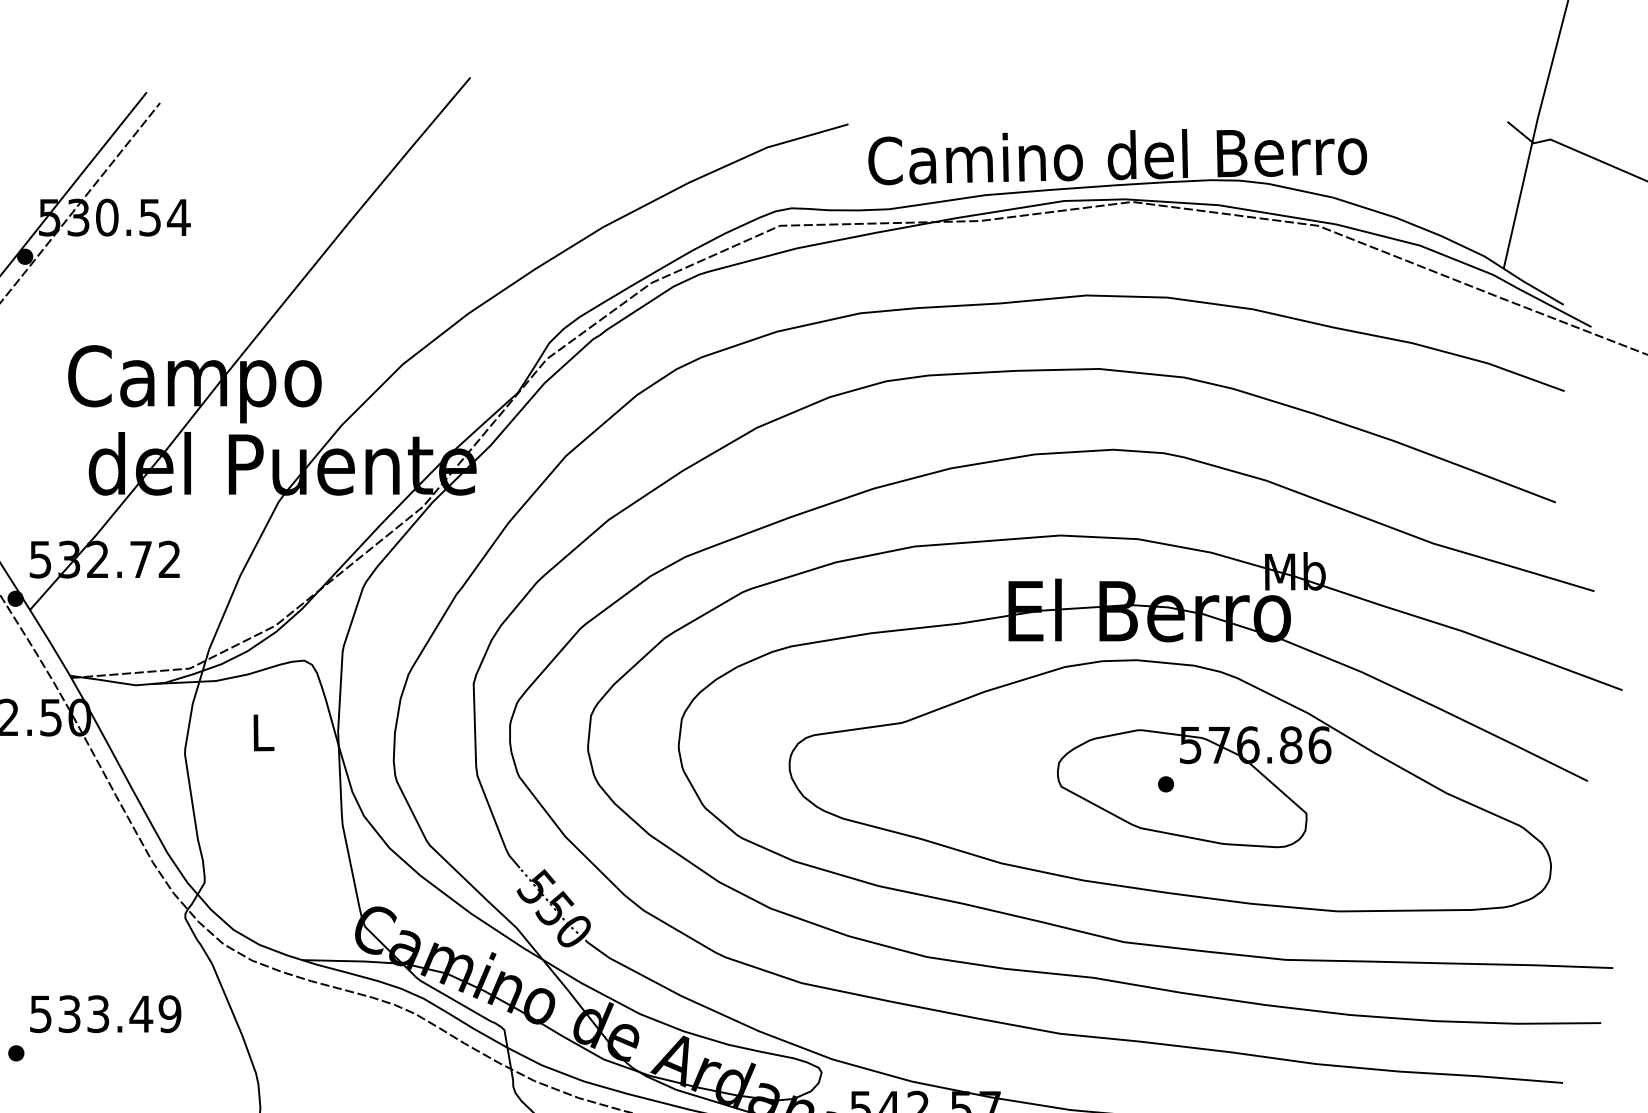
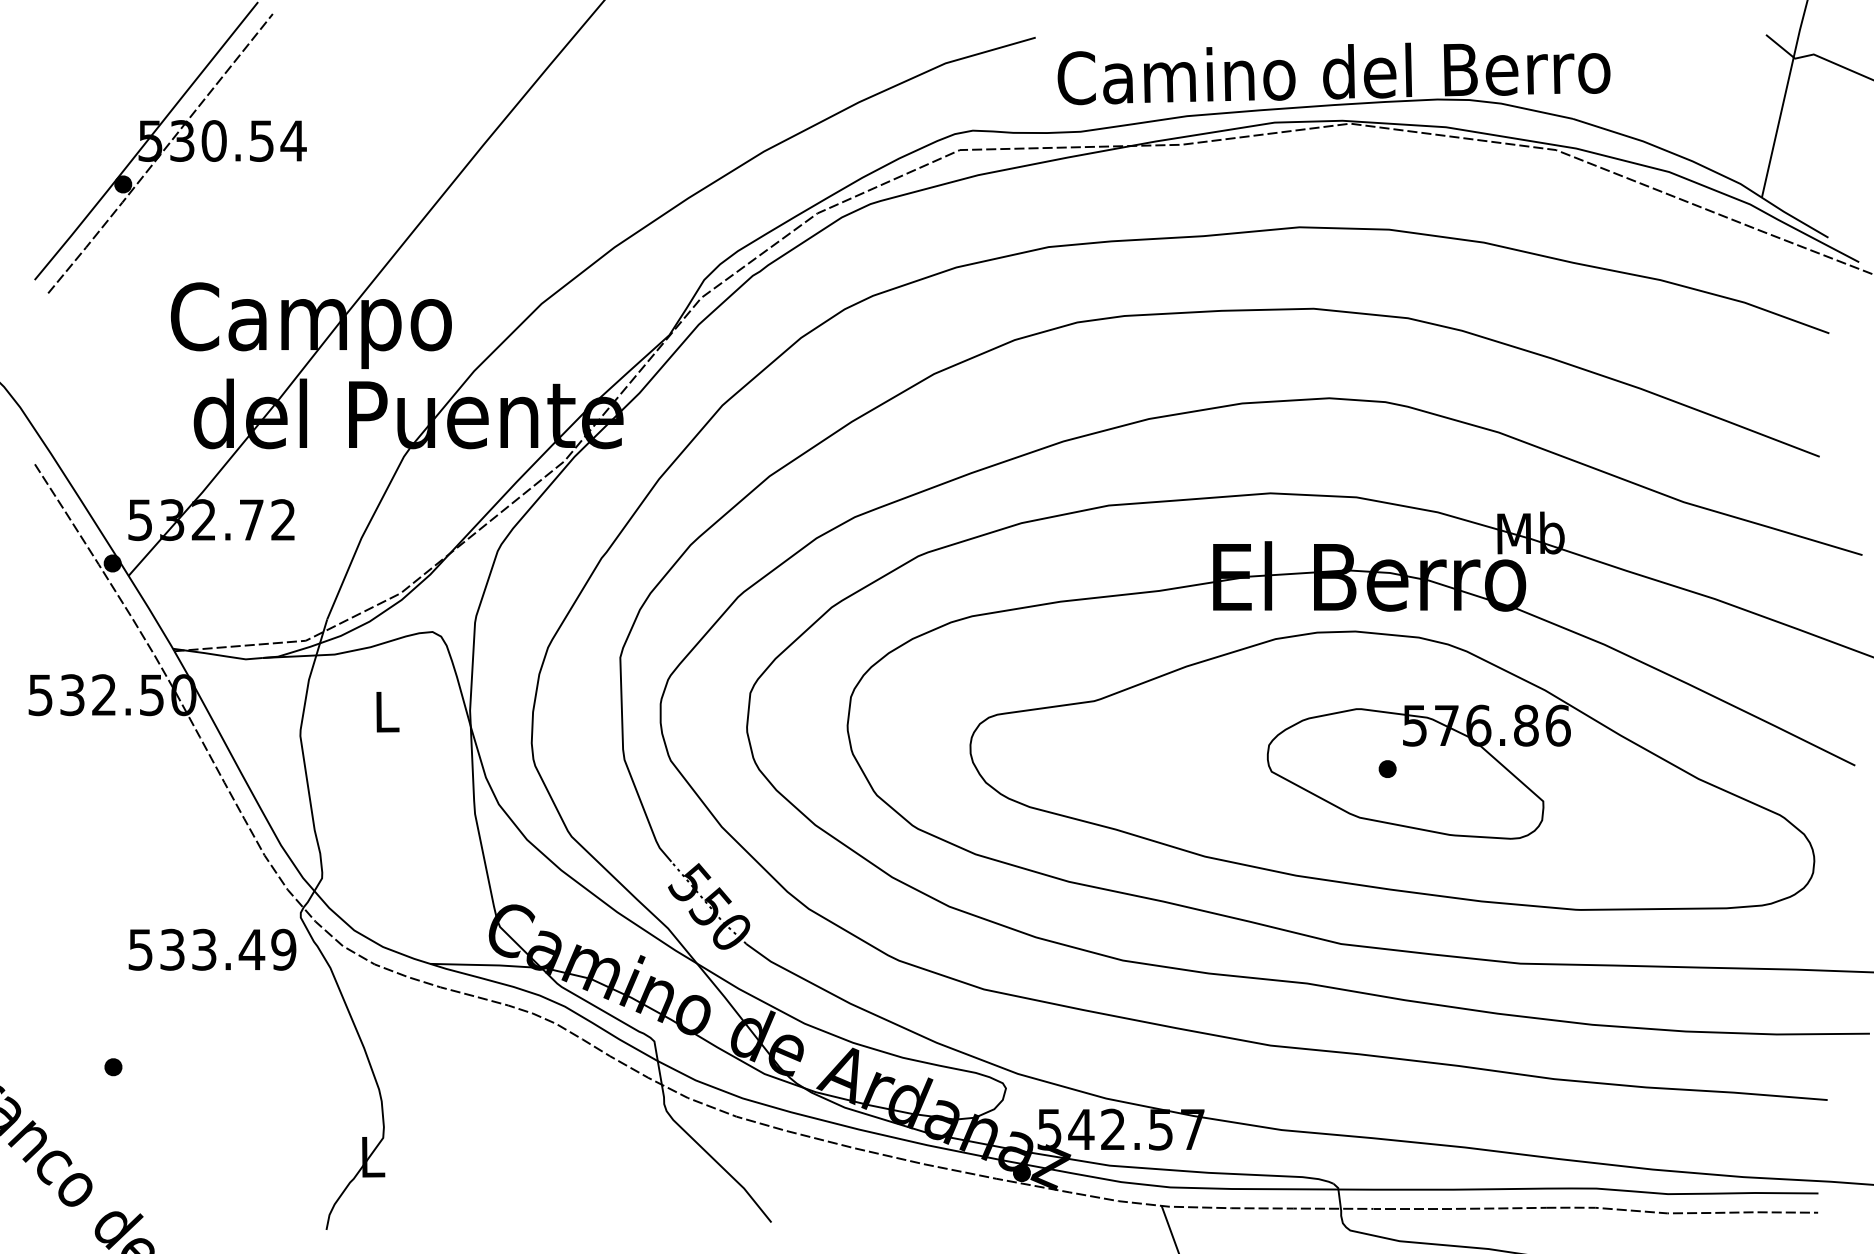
text: (105, 1013) -> (212, 949), moved

